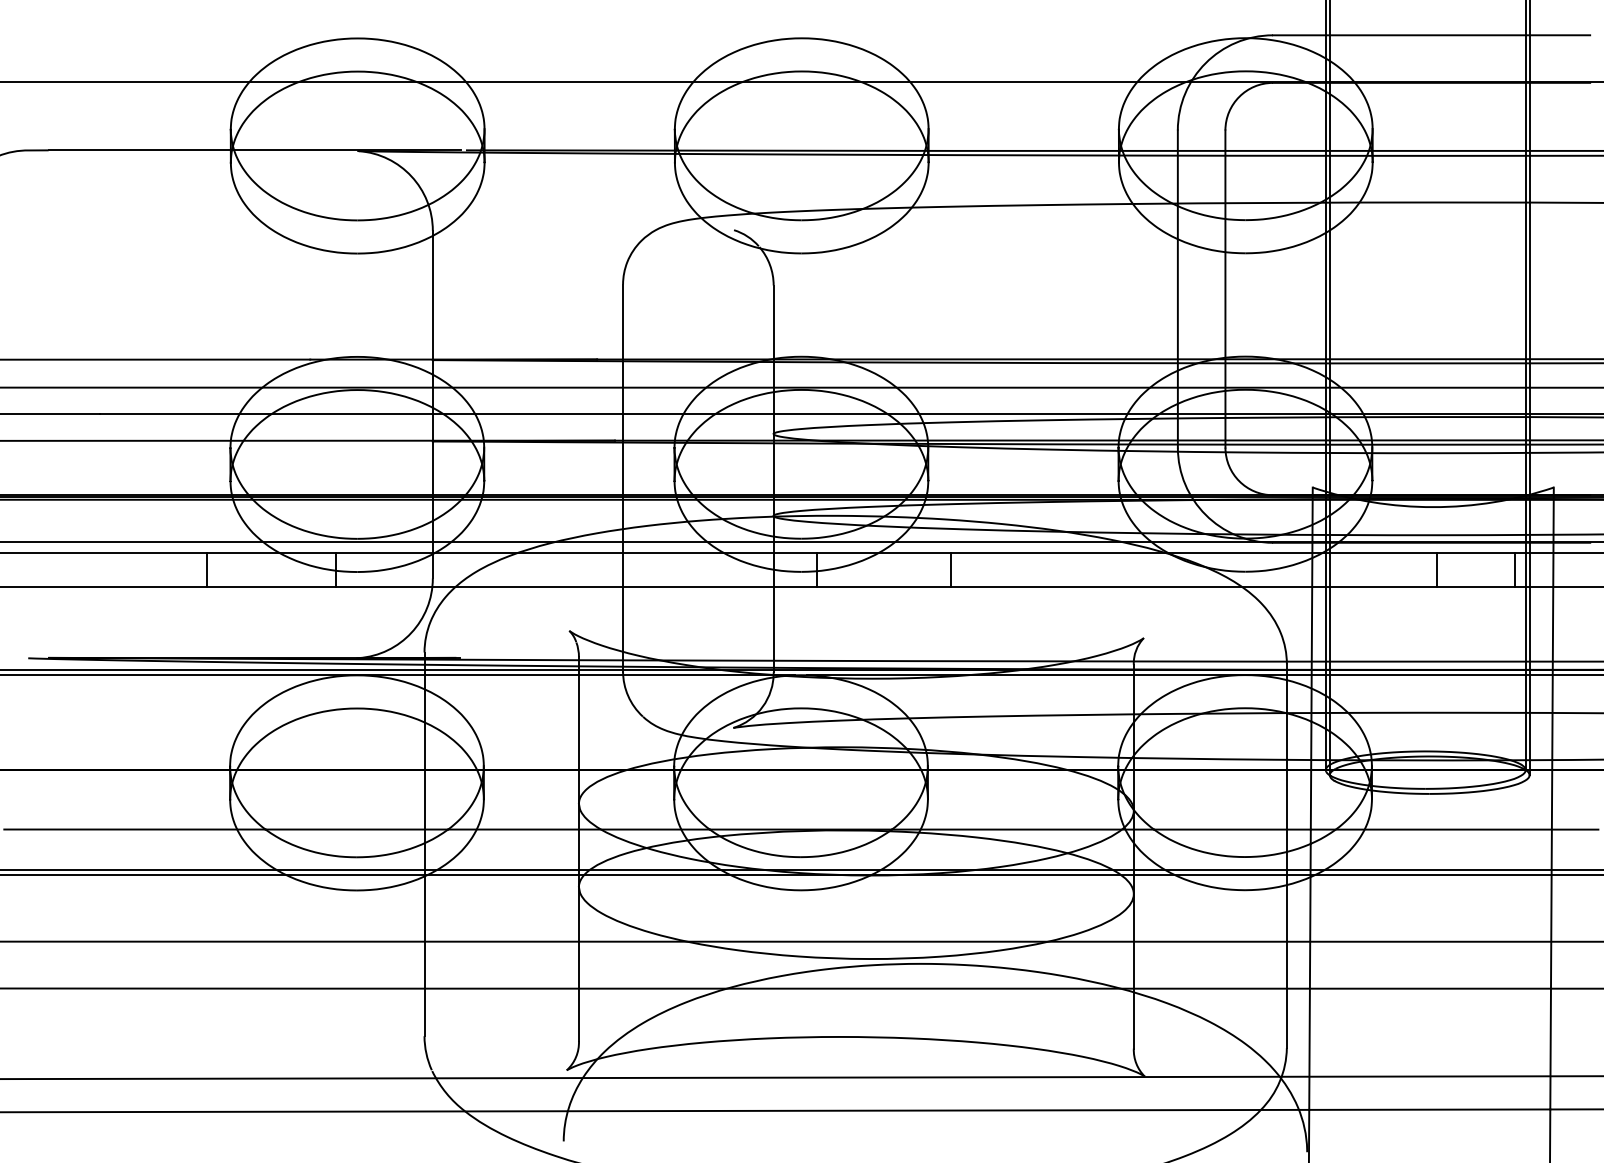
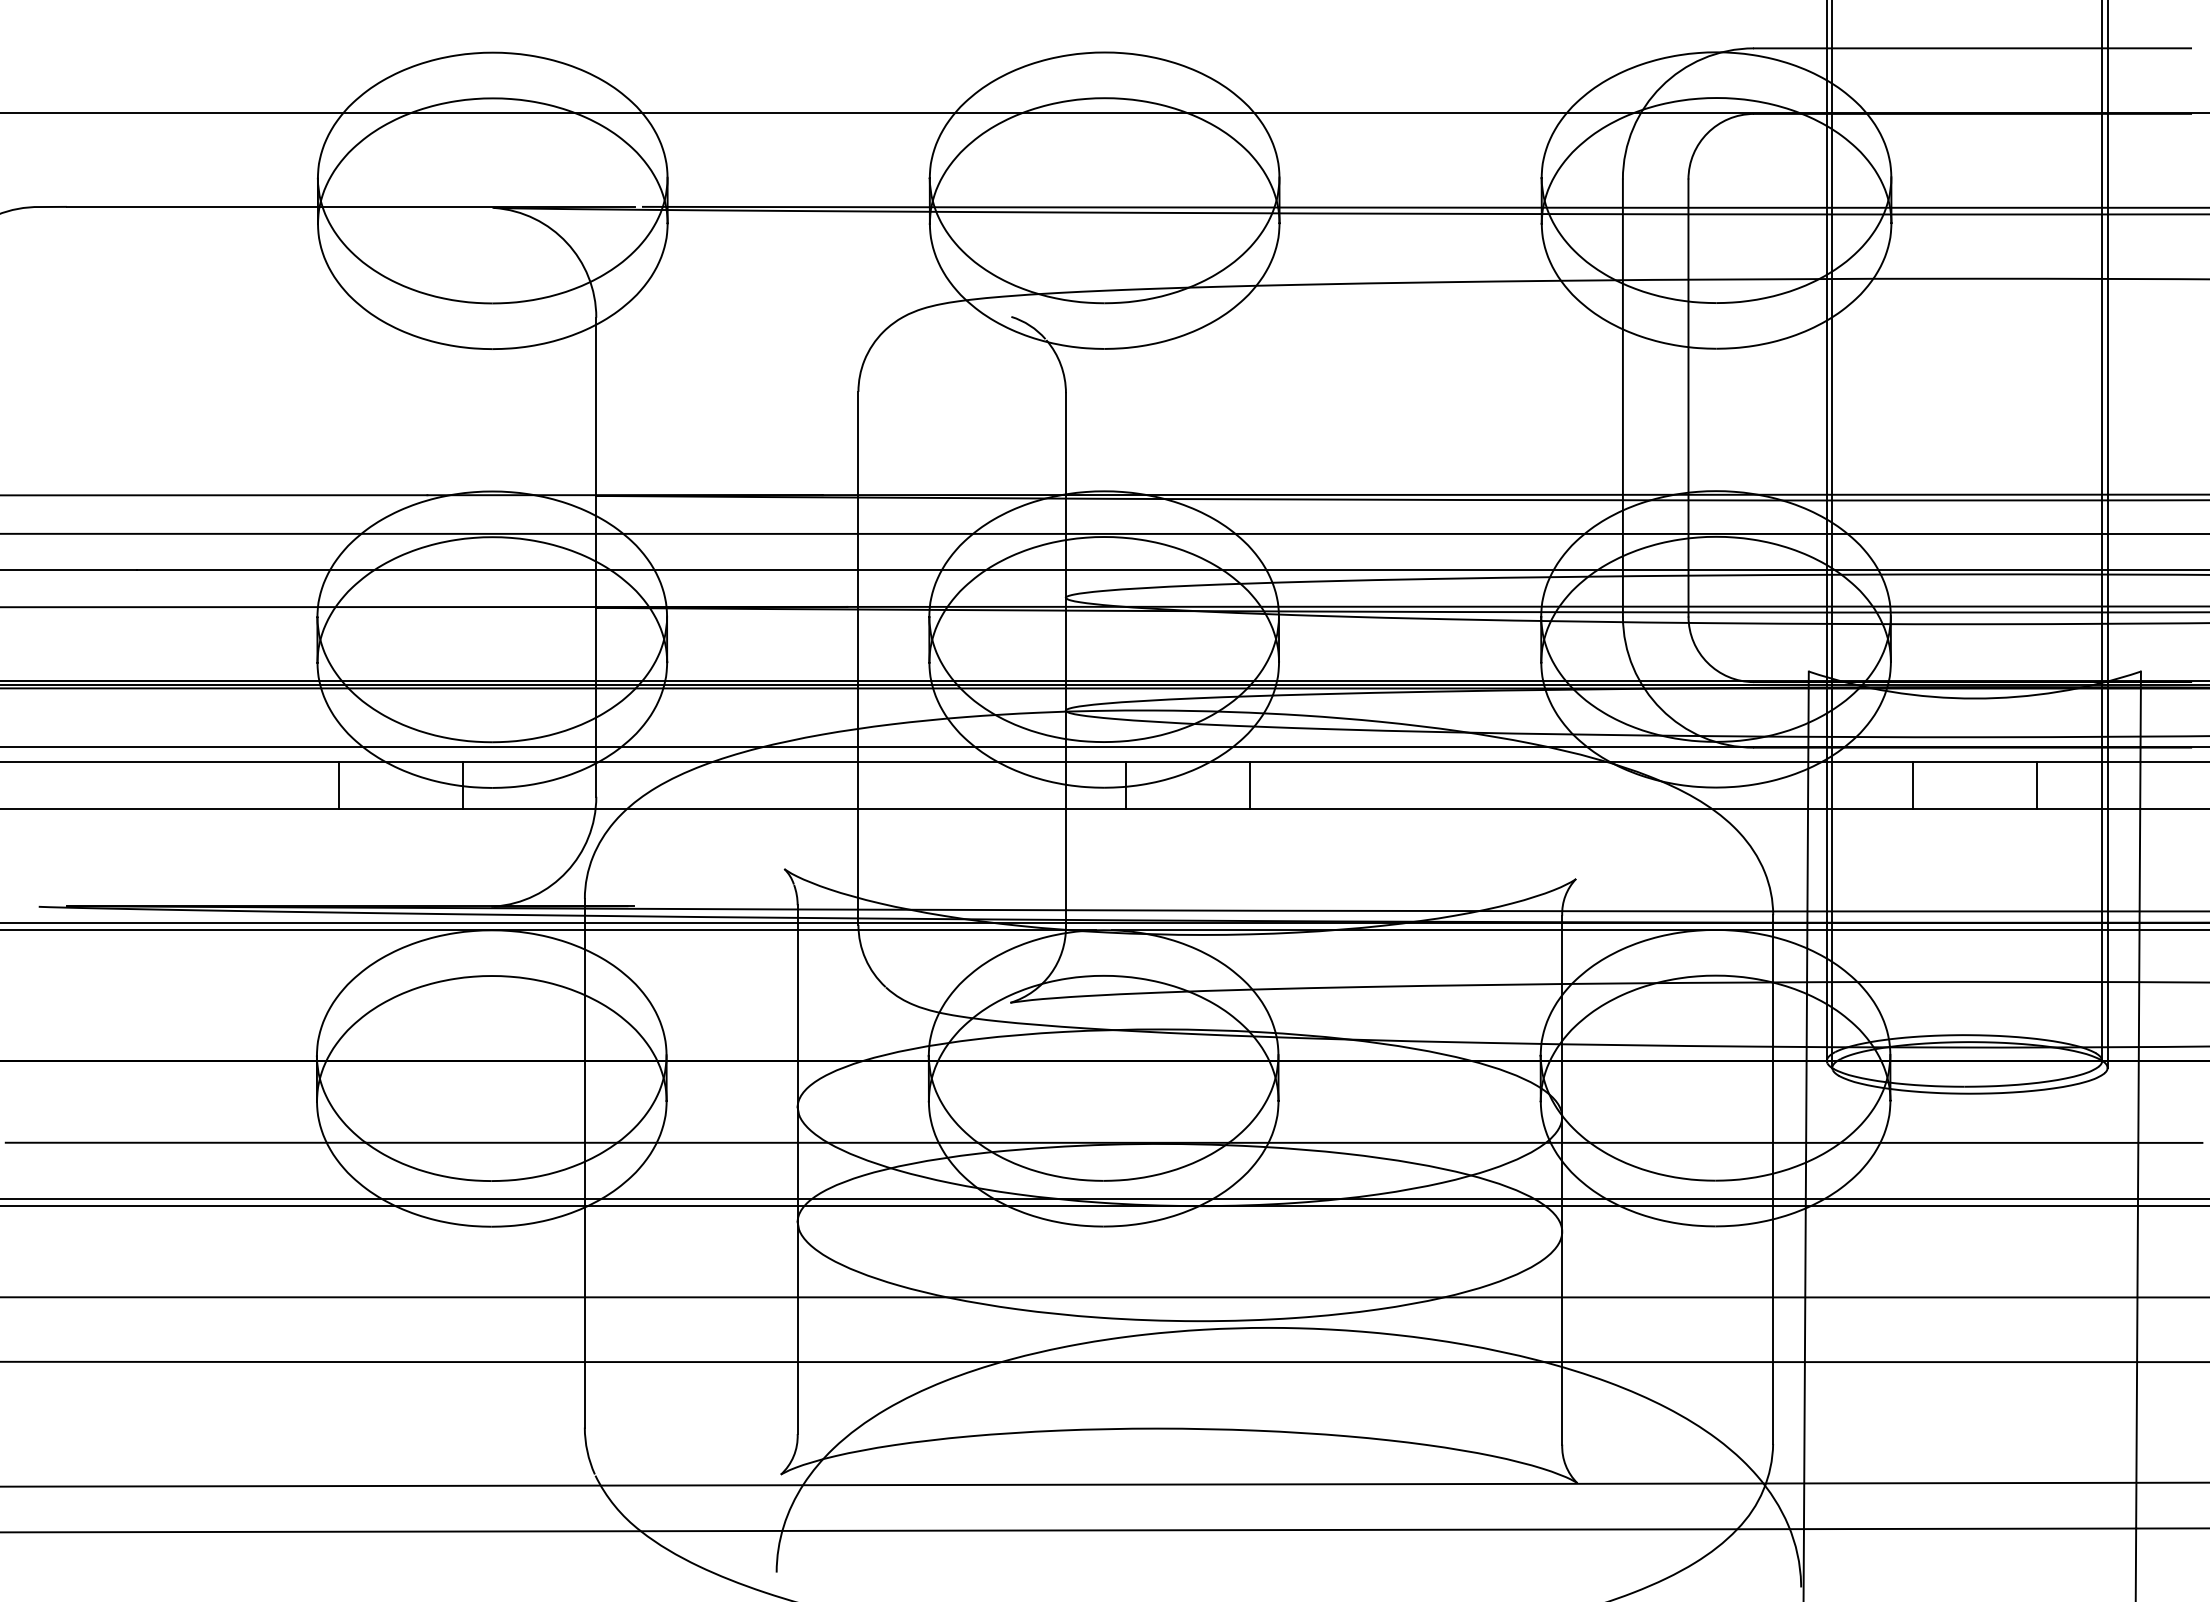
line: (207, 569) -> (339, 784), moved
line: (950, 569) -> (1249, 784), moved
line: (1436, 569) -> (1912, 784), moved
line: (1515, 569) -> (2036, 784), moved

